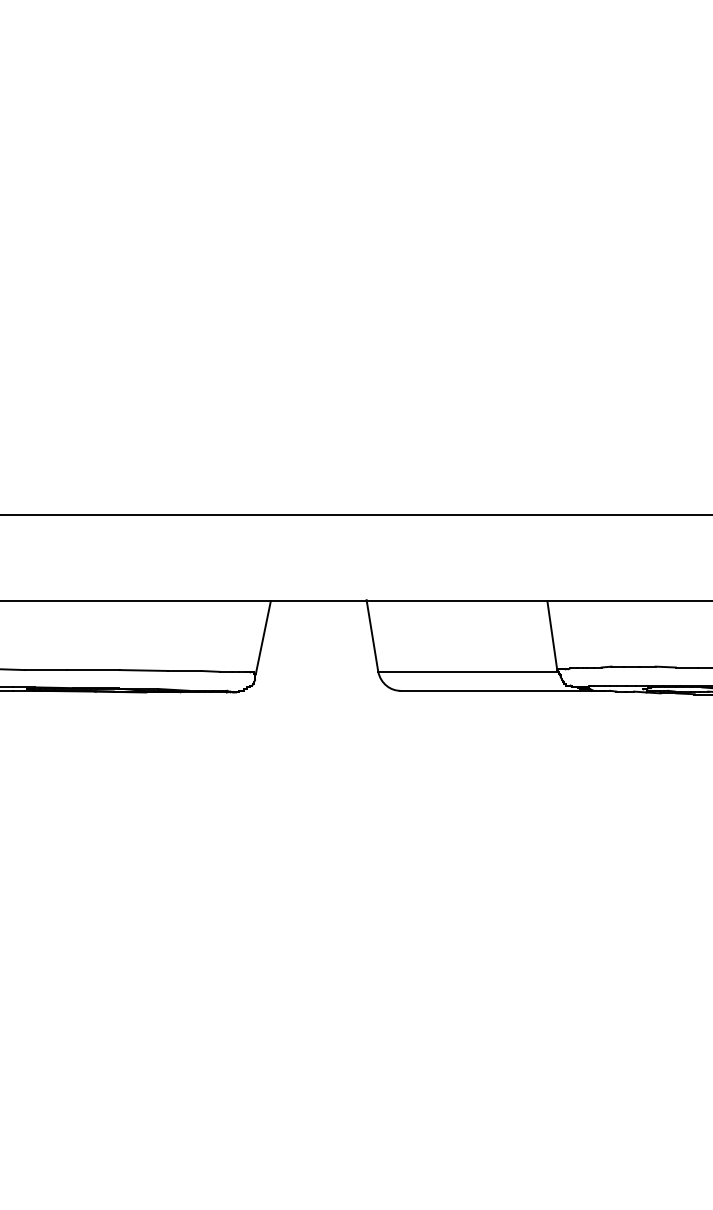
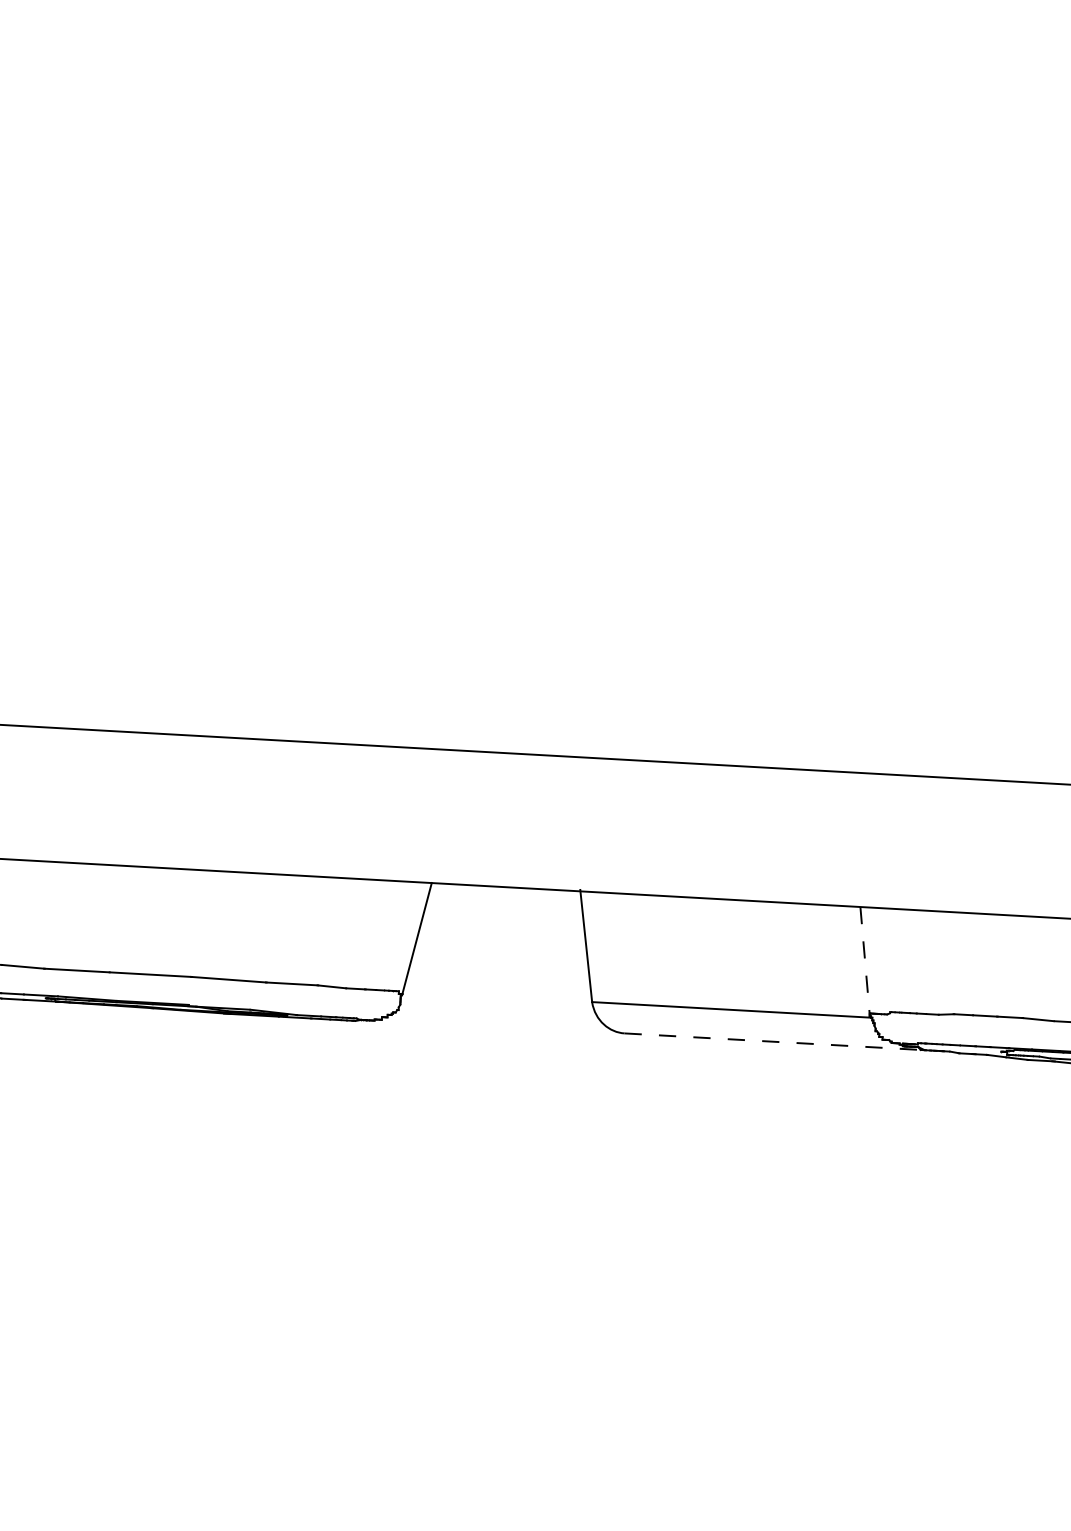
line: (552, 635) -> (865, 960), solid -> dashed
line: (498, 690) -> (776, 1041), solid -> dashed

